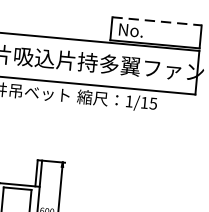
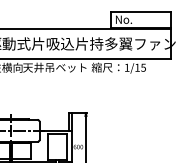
line: (157, 20) -> (141, 11), dashed -> solid

